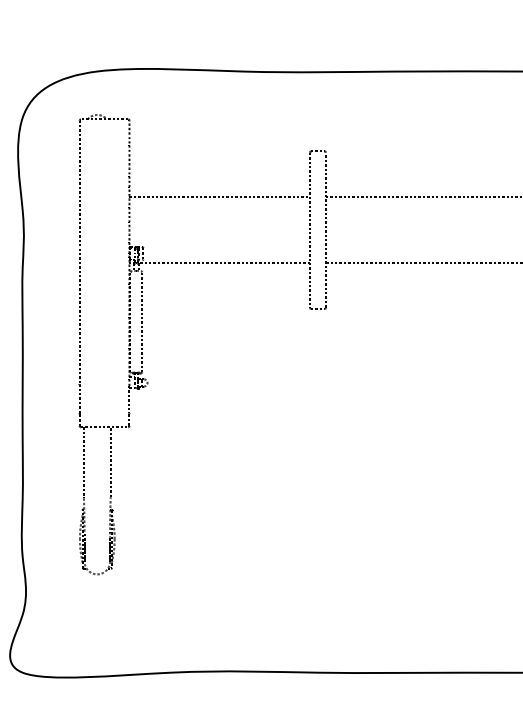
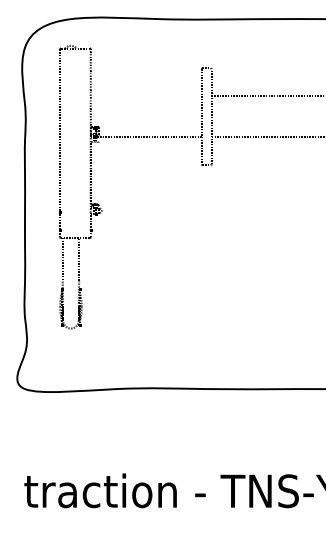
line: (218, 197) -> (145, 96), removed
line: (142, 322) -> (98, 173), removed

